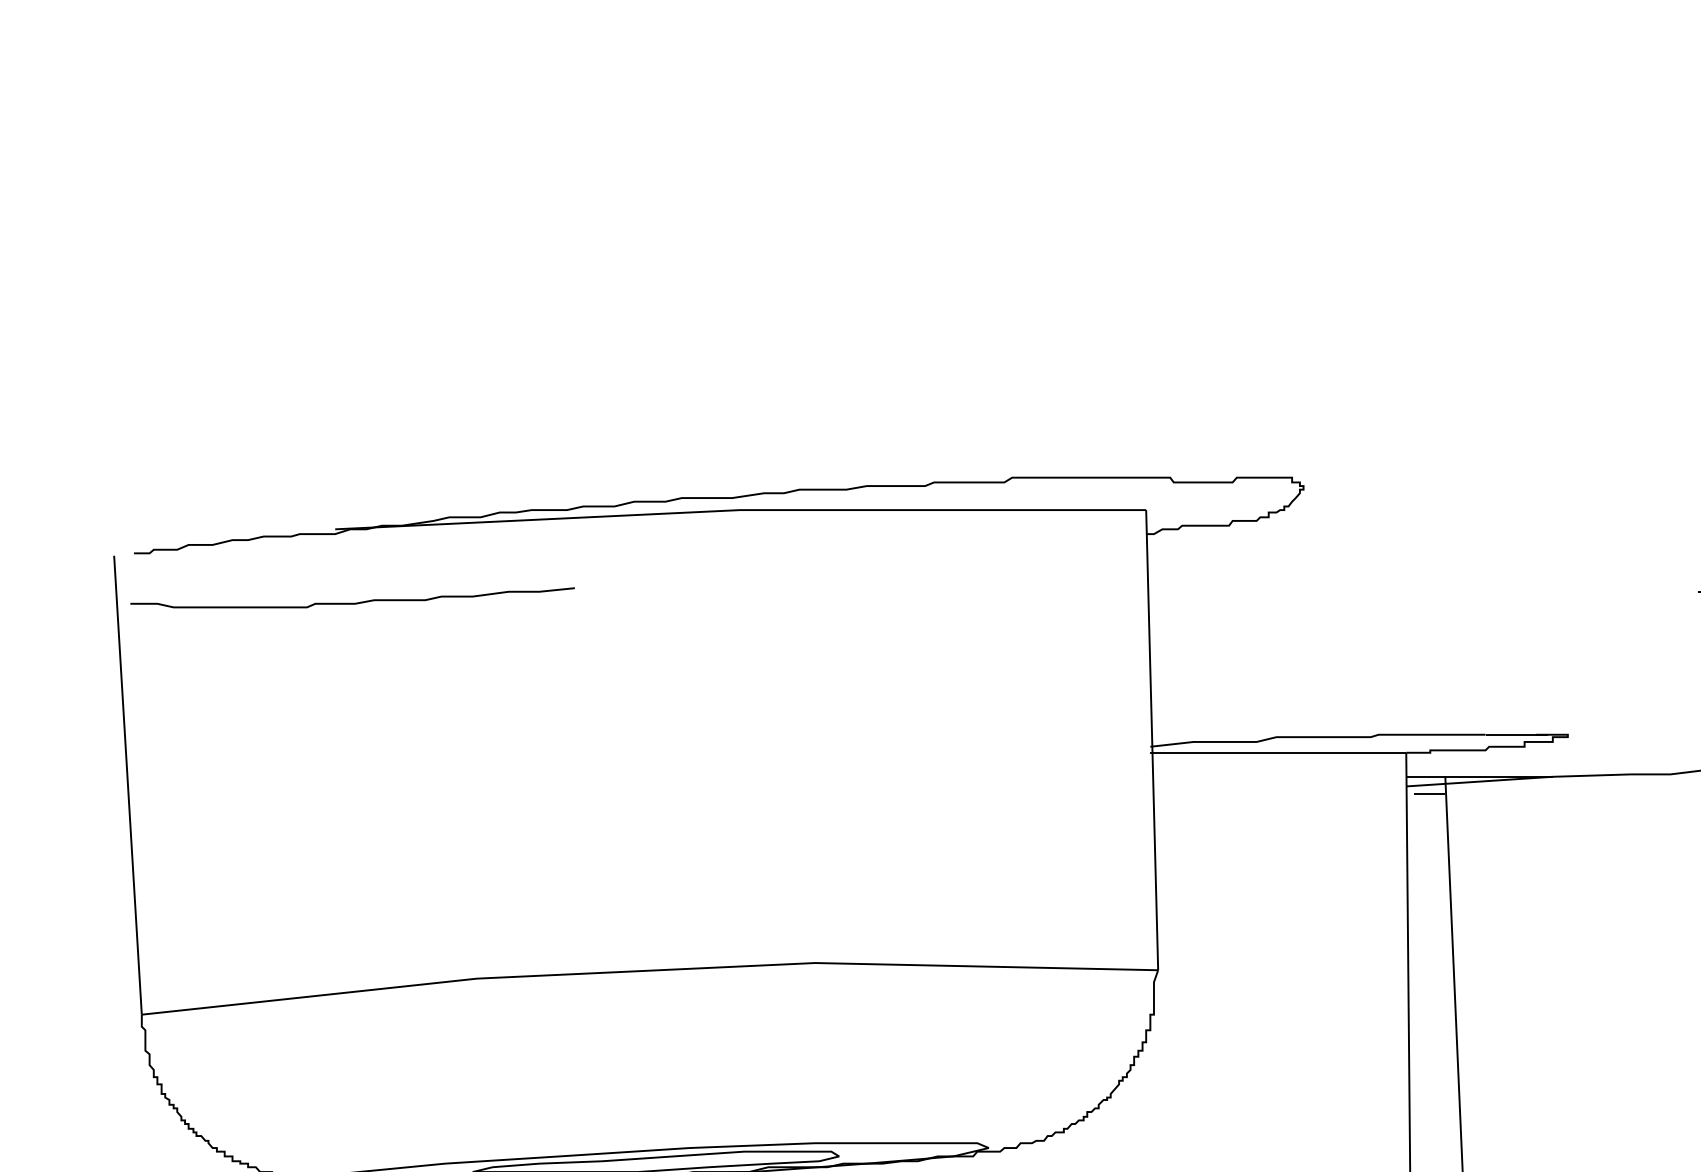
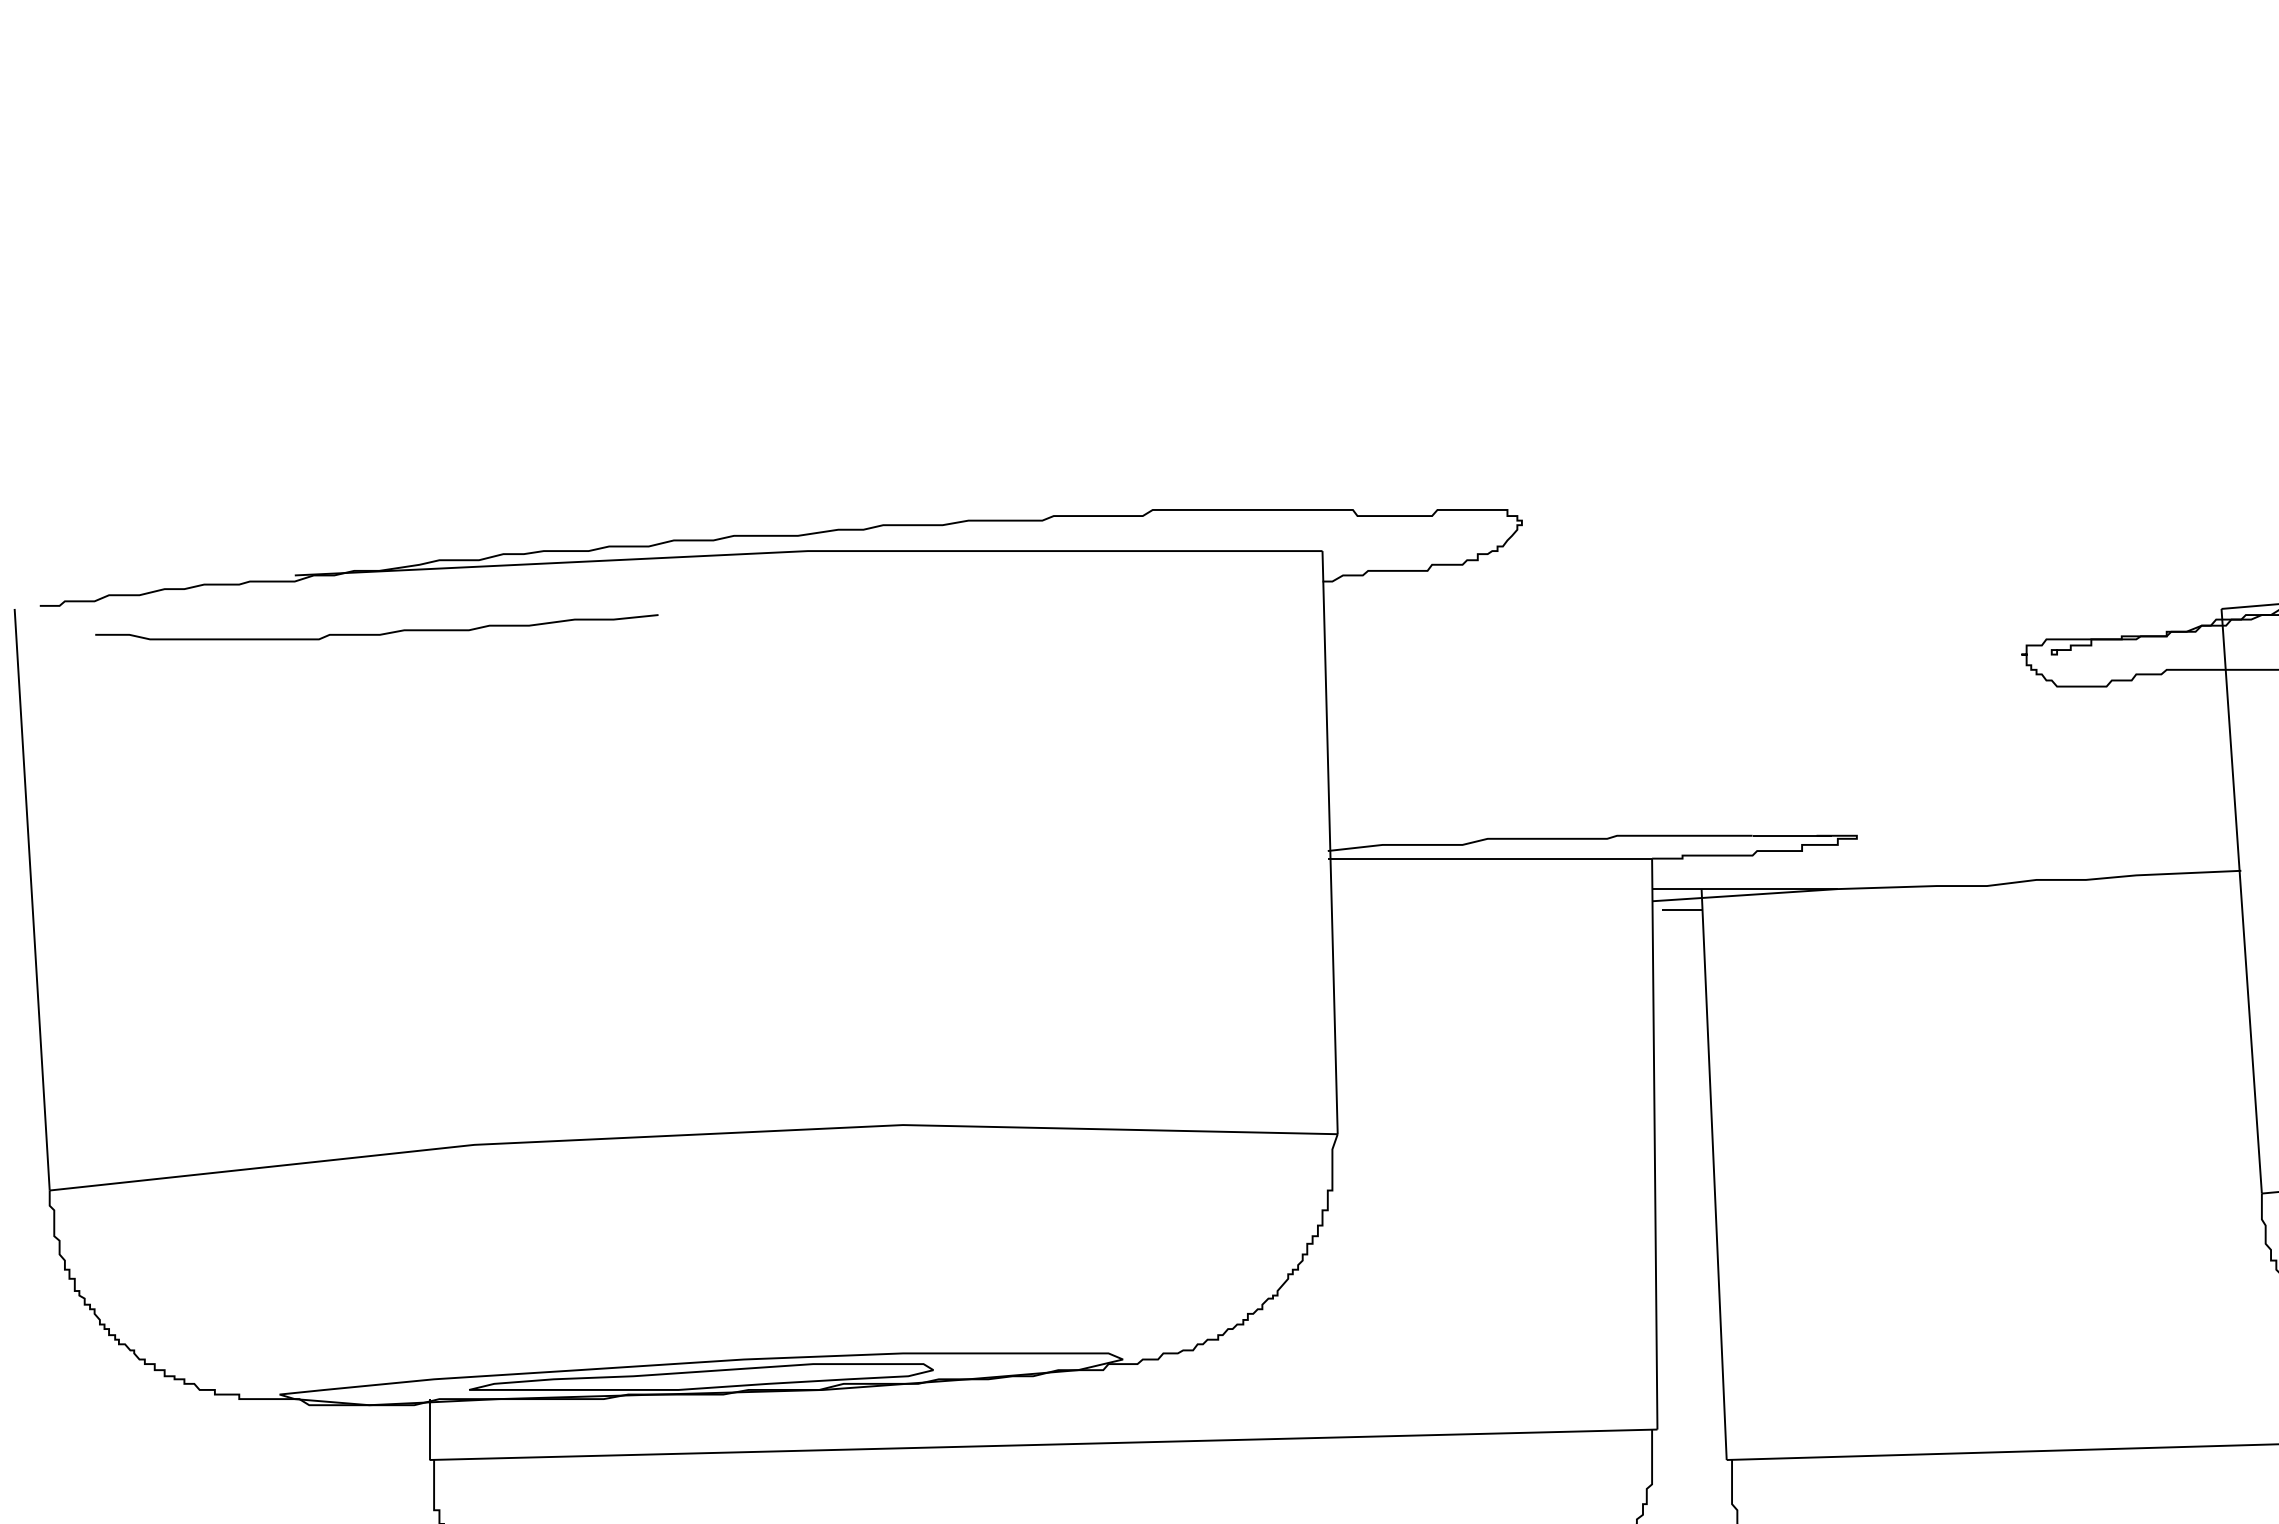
curve: (352, 602) -> (376, 633), moved

